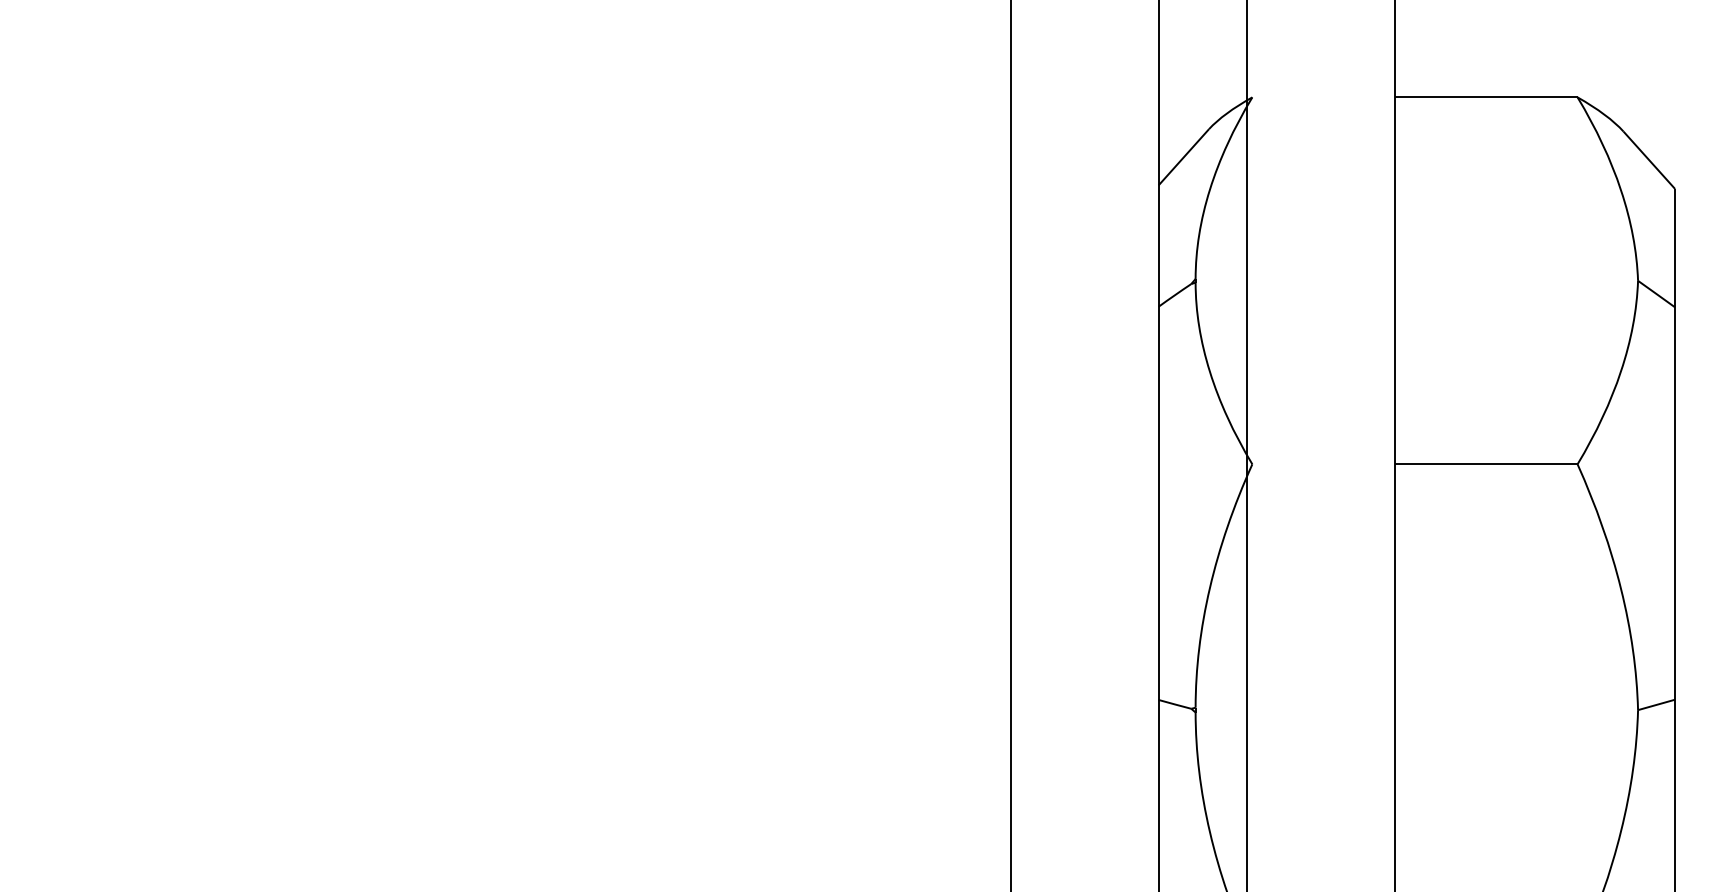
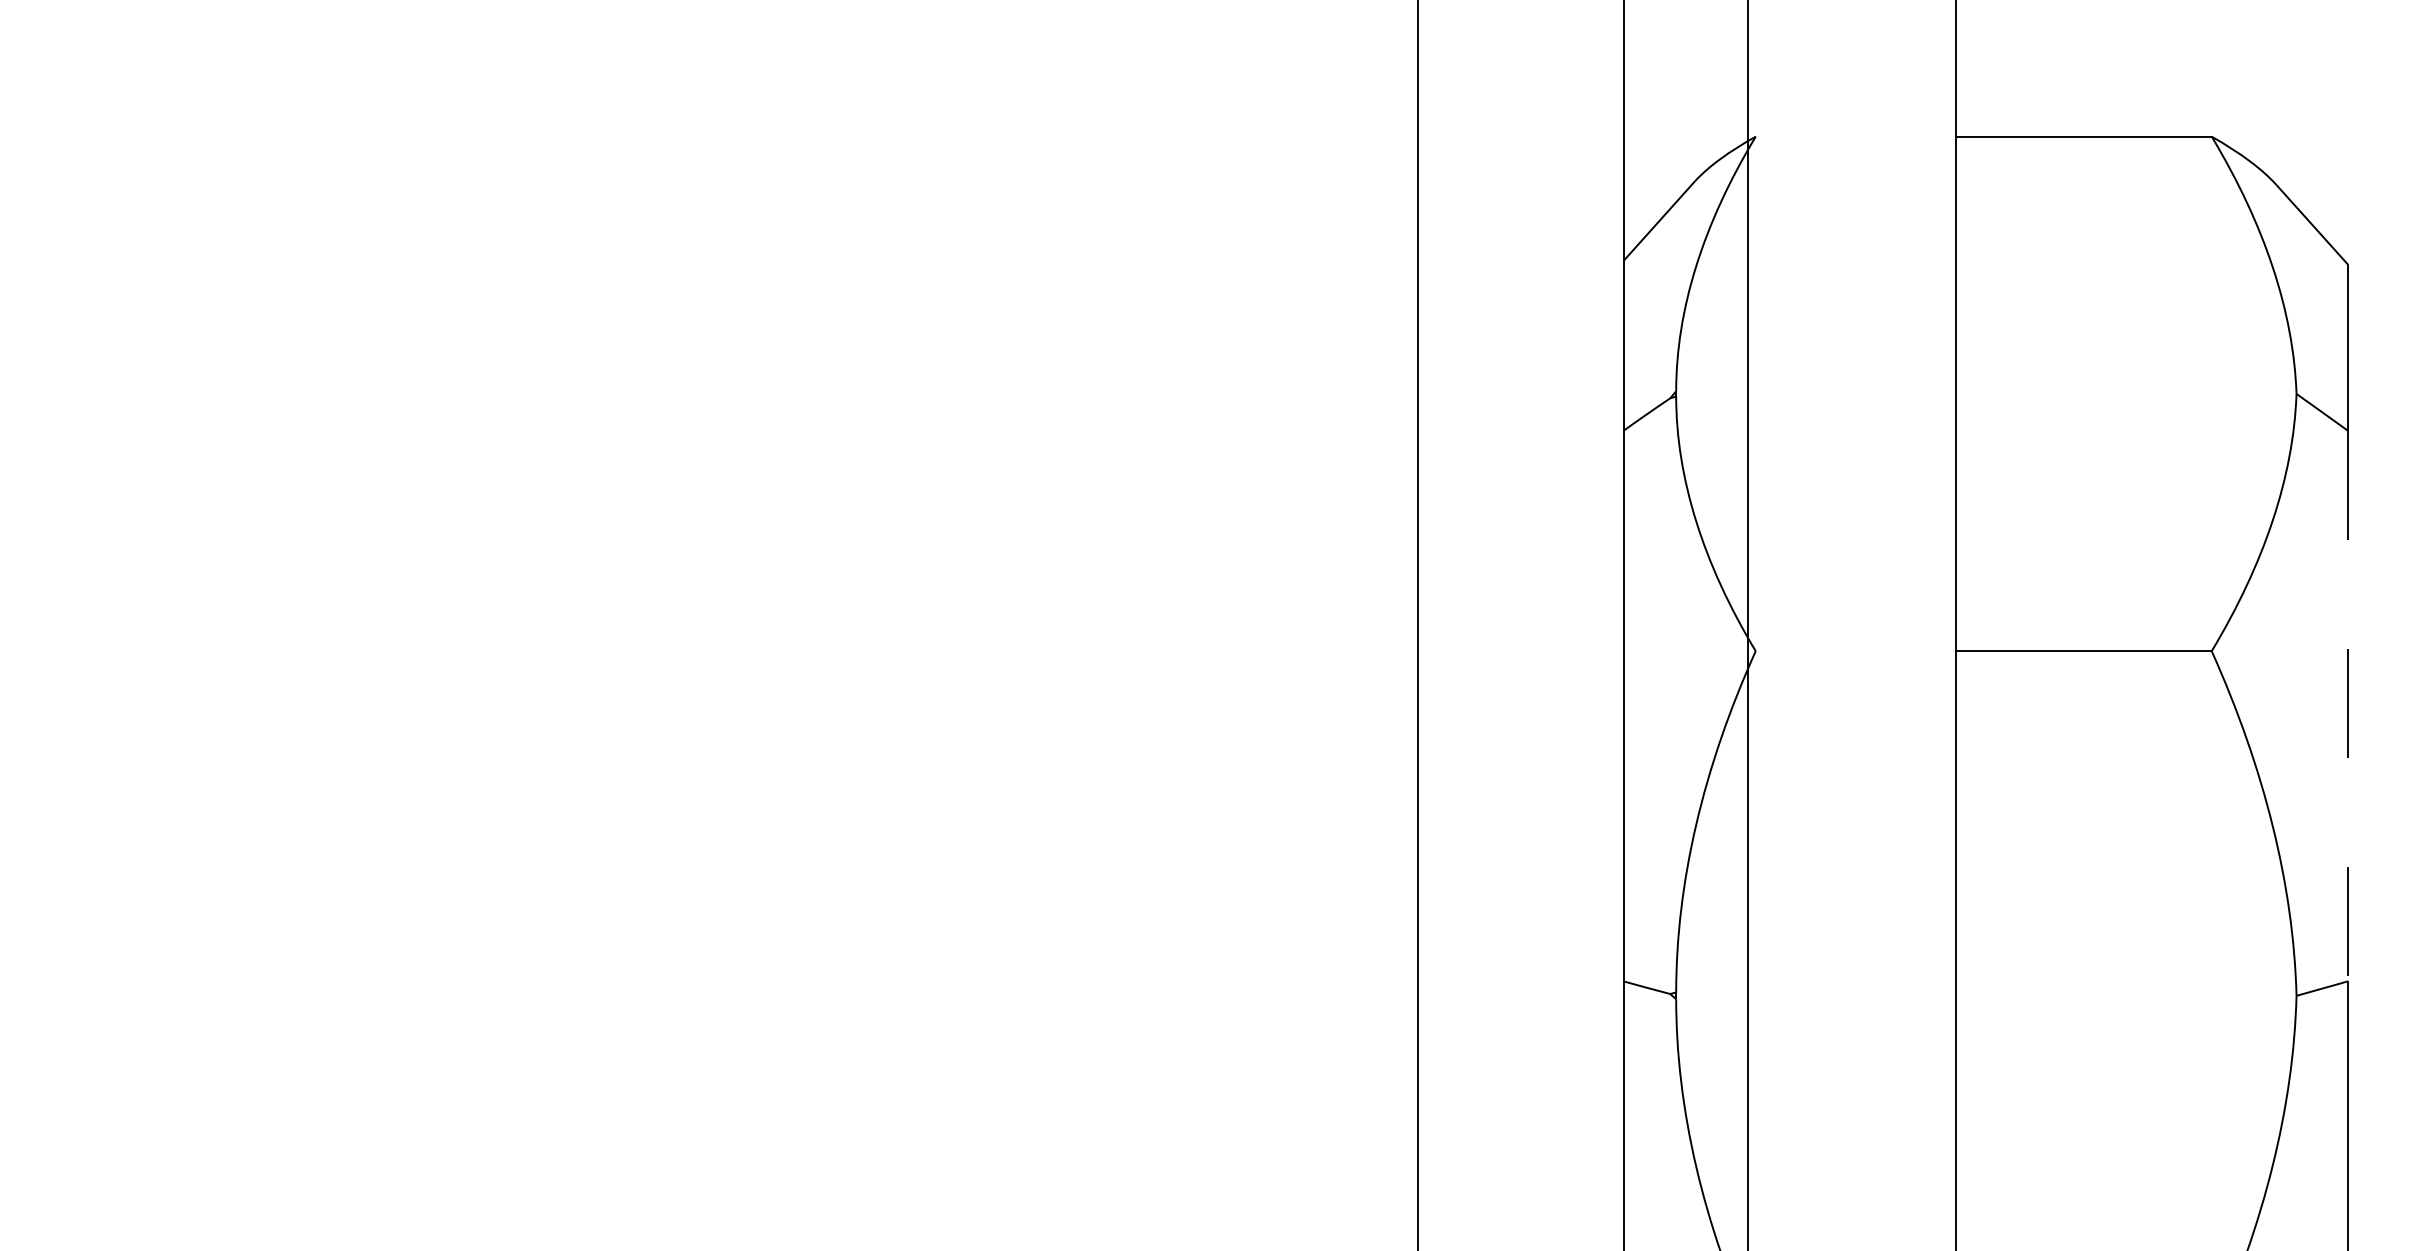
line: (1675, 503) -> (2348, 706), solid -> dashed

